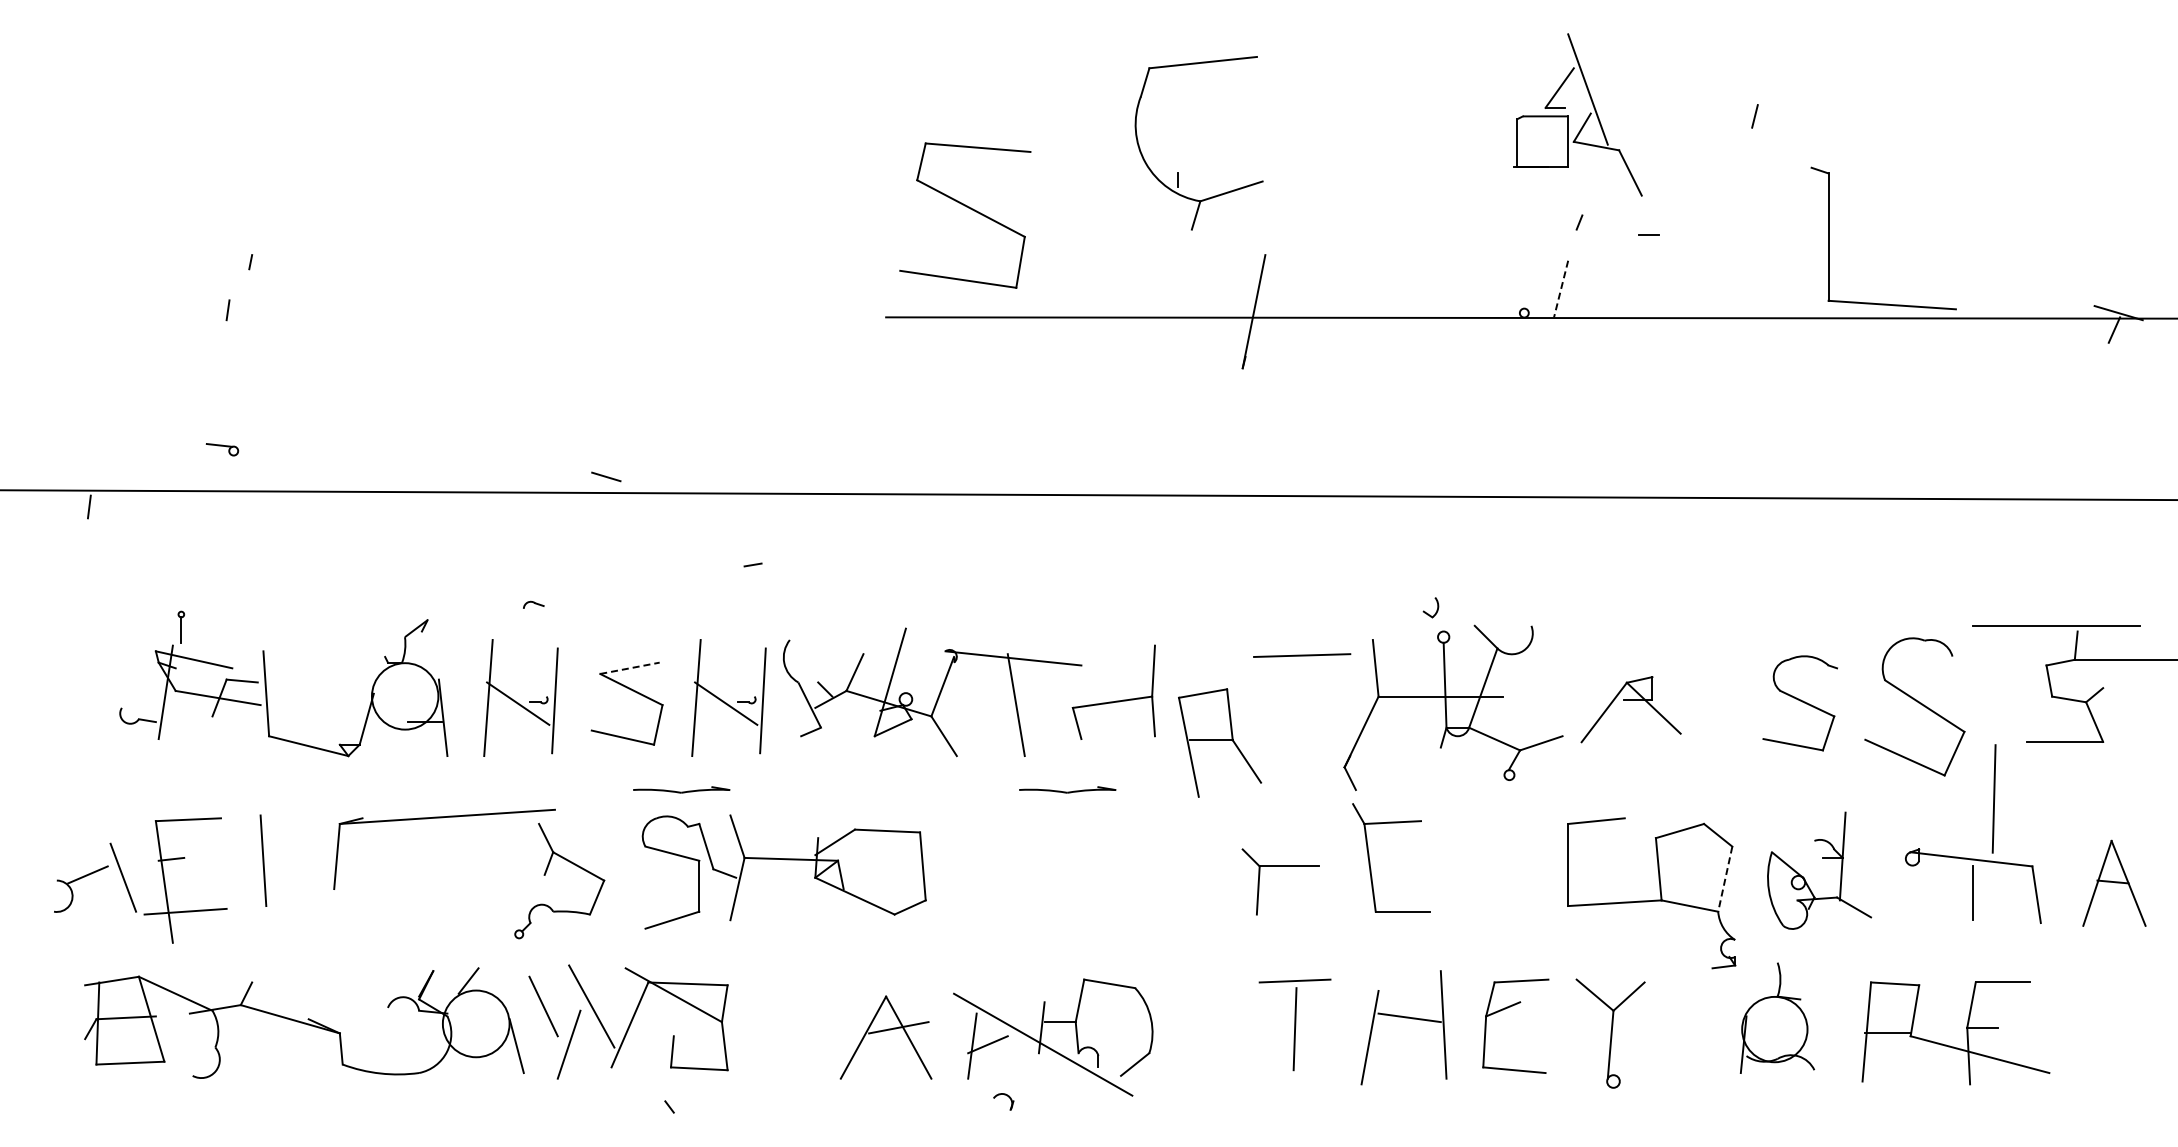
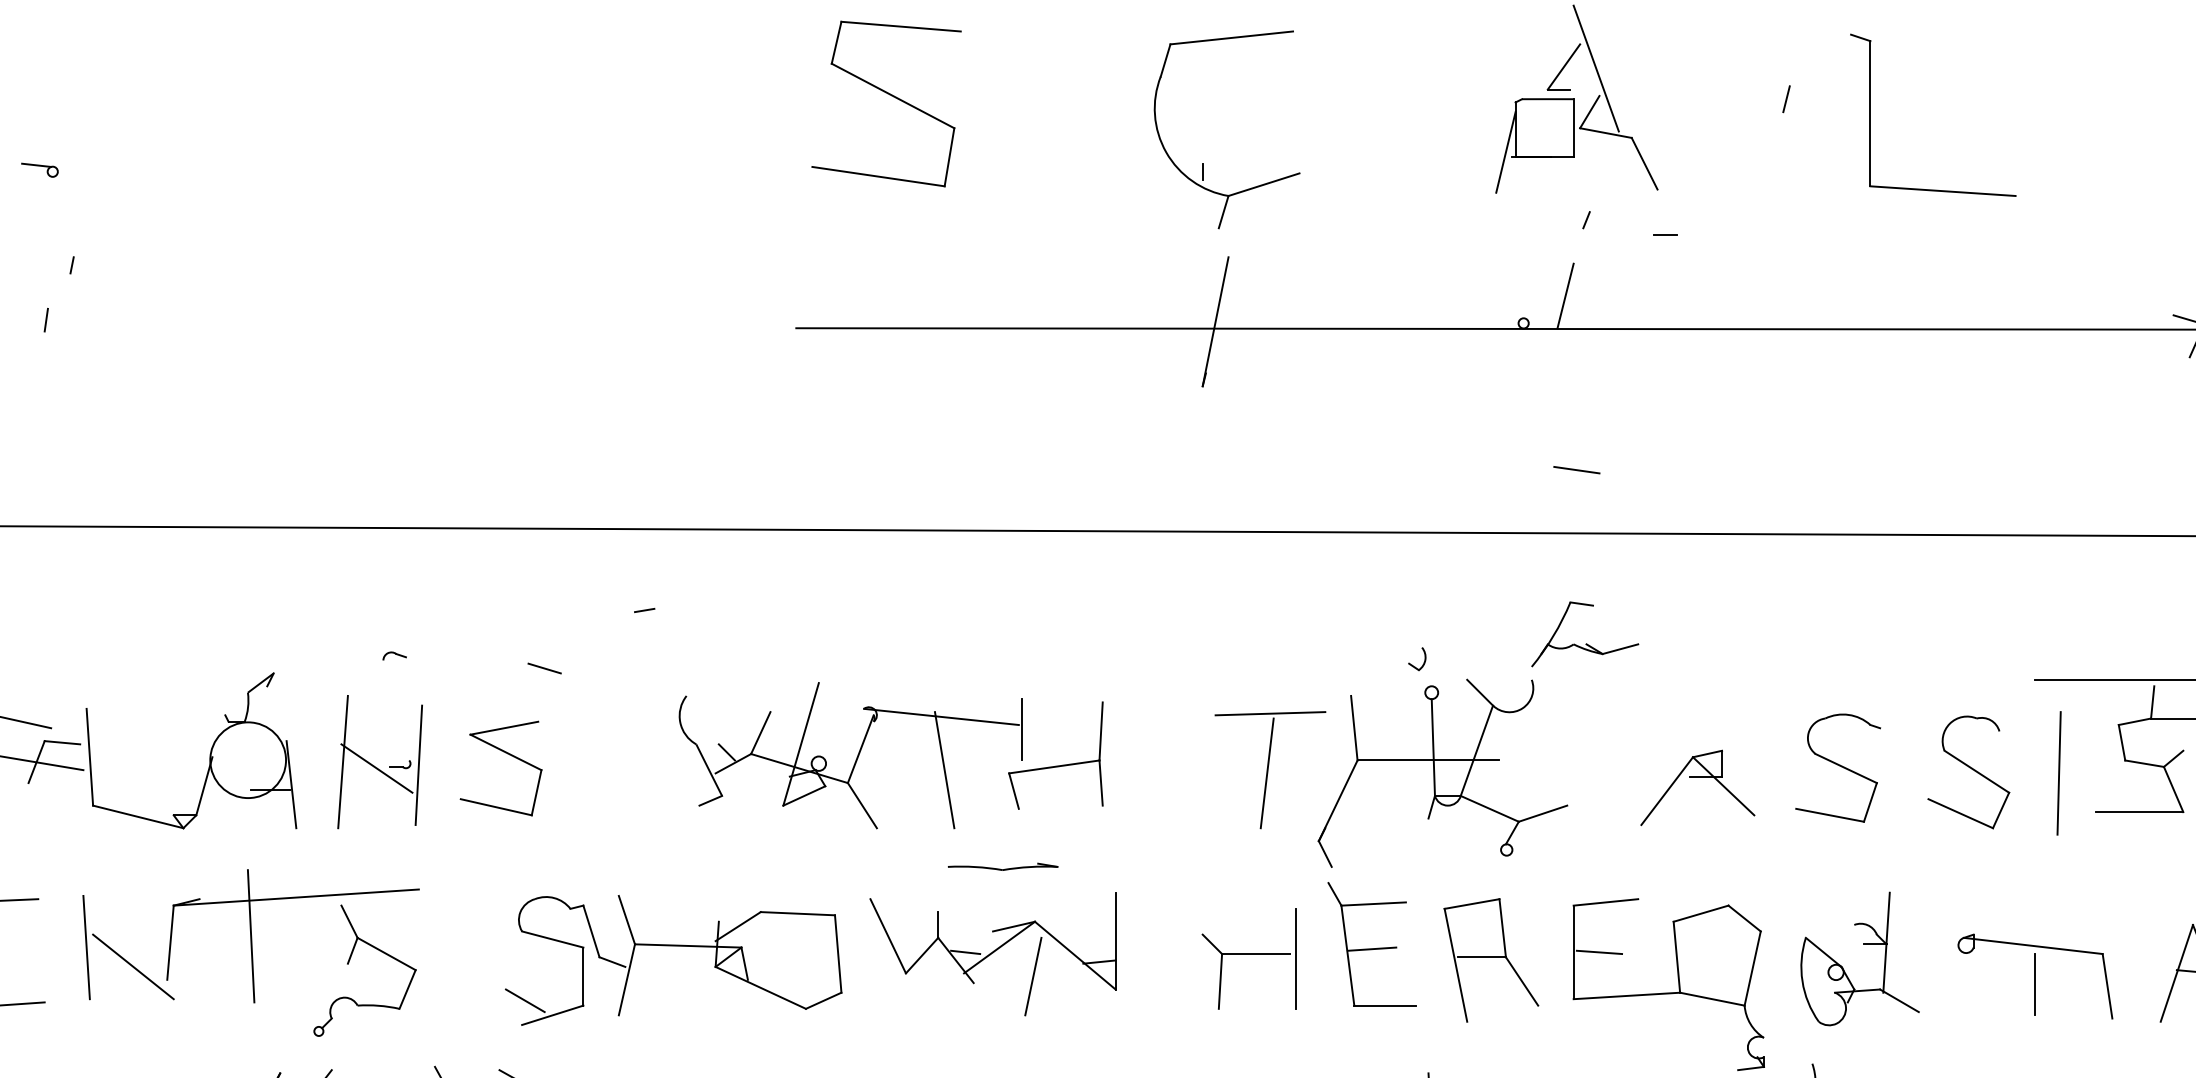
line: (1508, 162) -> (1505, 151), added
part: (1178, 172) -> (1203, 163), moved
part: (968, 208) -> (890, 95), moved
part: (1829, 238) -> (1871, 115), moved
line: (1561, 289) -> (1566, 296), dashed -> solid
line: (1570, 441) -> (1576, 469), added
part: (222, 449) -> (39, 169), moved
line: (606, 476) -> (544, 668), moved
part: (1579, 593) -> (1586, 642), added
line: (630, 668) -> (504, 728), dashed -> solid
line: (1084, 669) -> (1022, 729), added
part: (728, 697) -> (616, 761), removed
part: (1630, 700) -> (1697, 777), moved
line: (1298, 707) -> (1266, 772), added
part: (1914, 707) -> (1968, 772), size x0.71
part: (1220, 742) -> (1491, 959), moved
part: (681, 789) -> (563, 866), removed
line: (1993, 798) -> (2058, 772), moved
line: (407, 850) -> (250, 935), added
line: (1391, 861) -> (1372, 948), added
line: (1590, 864) -> (1599, 951), added
part: (1058, 866) -> (992, 954), added
line: (1324, 870) -> (1295, 958), added
part: (545, 875) -> (348, 964), moved
line: (304, 877) -> (133, 966), added
line: (1725, 879) -> (1752, 968), dashed -> solid
line: (648, 907) -> (525, 1000), added

